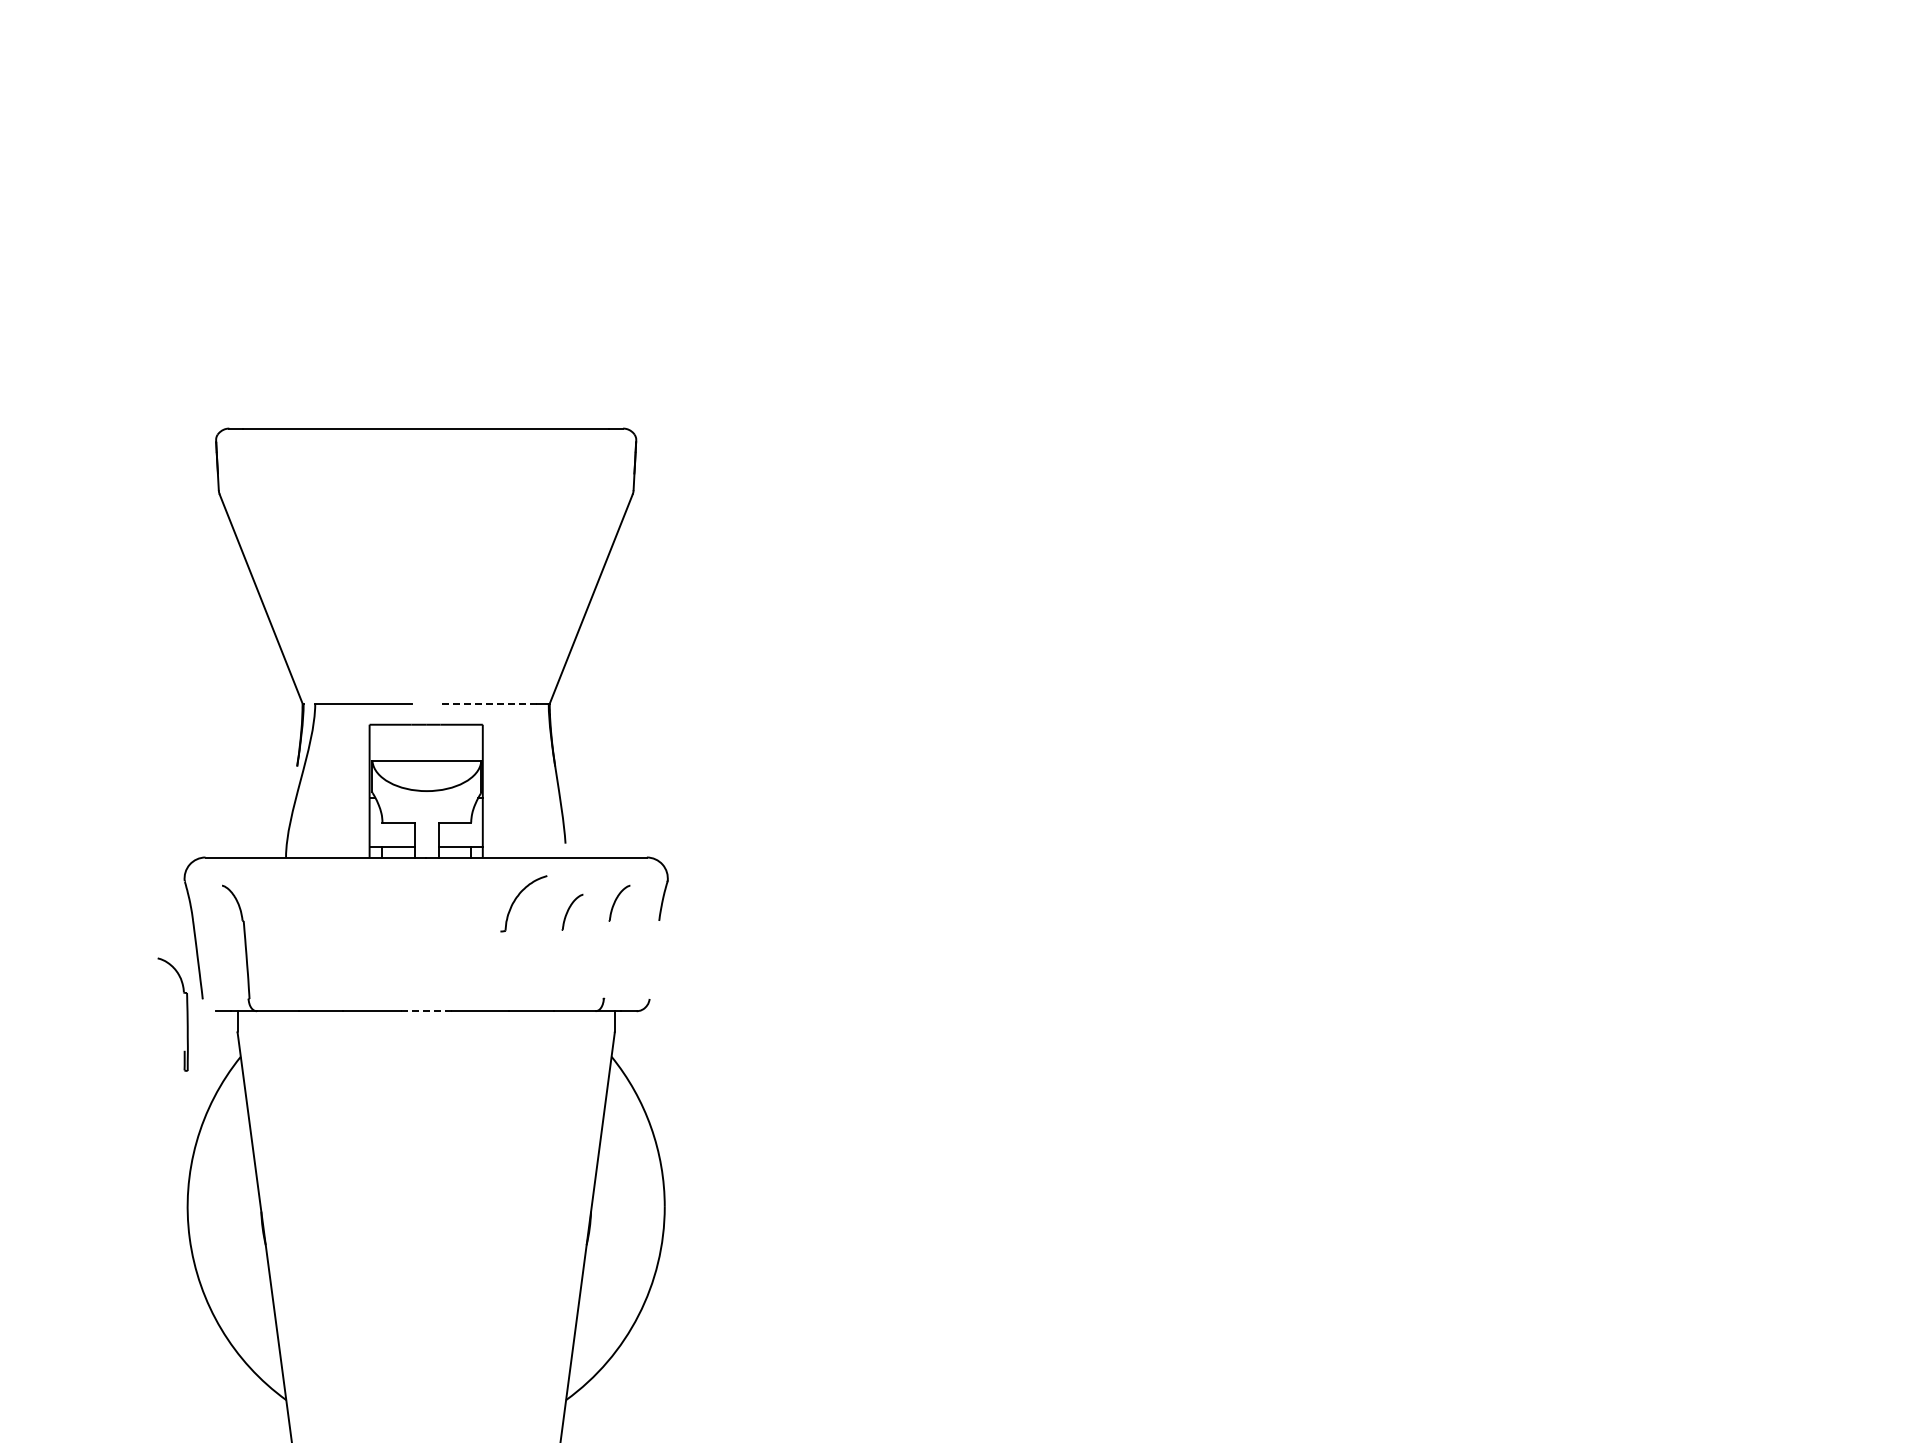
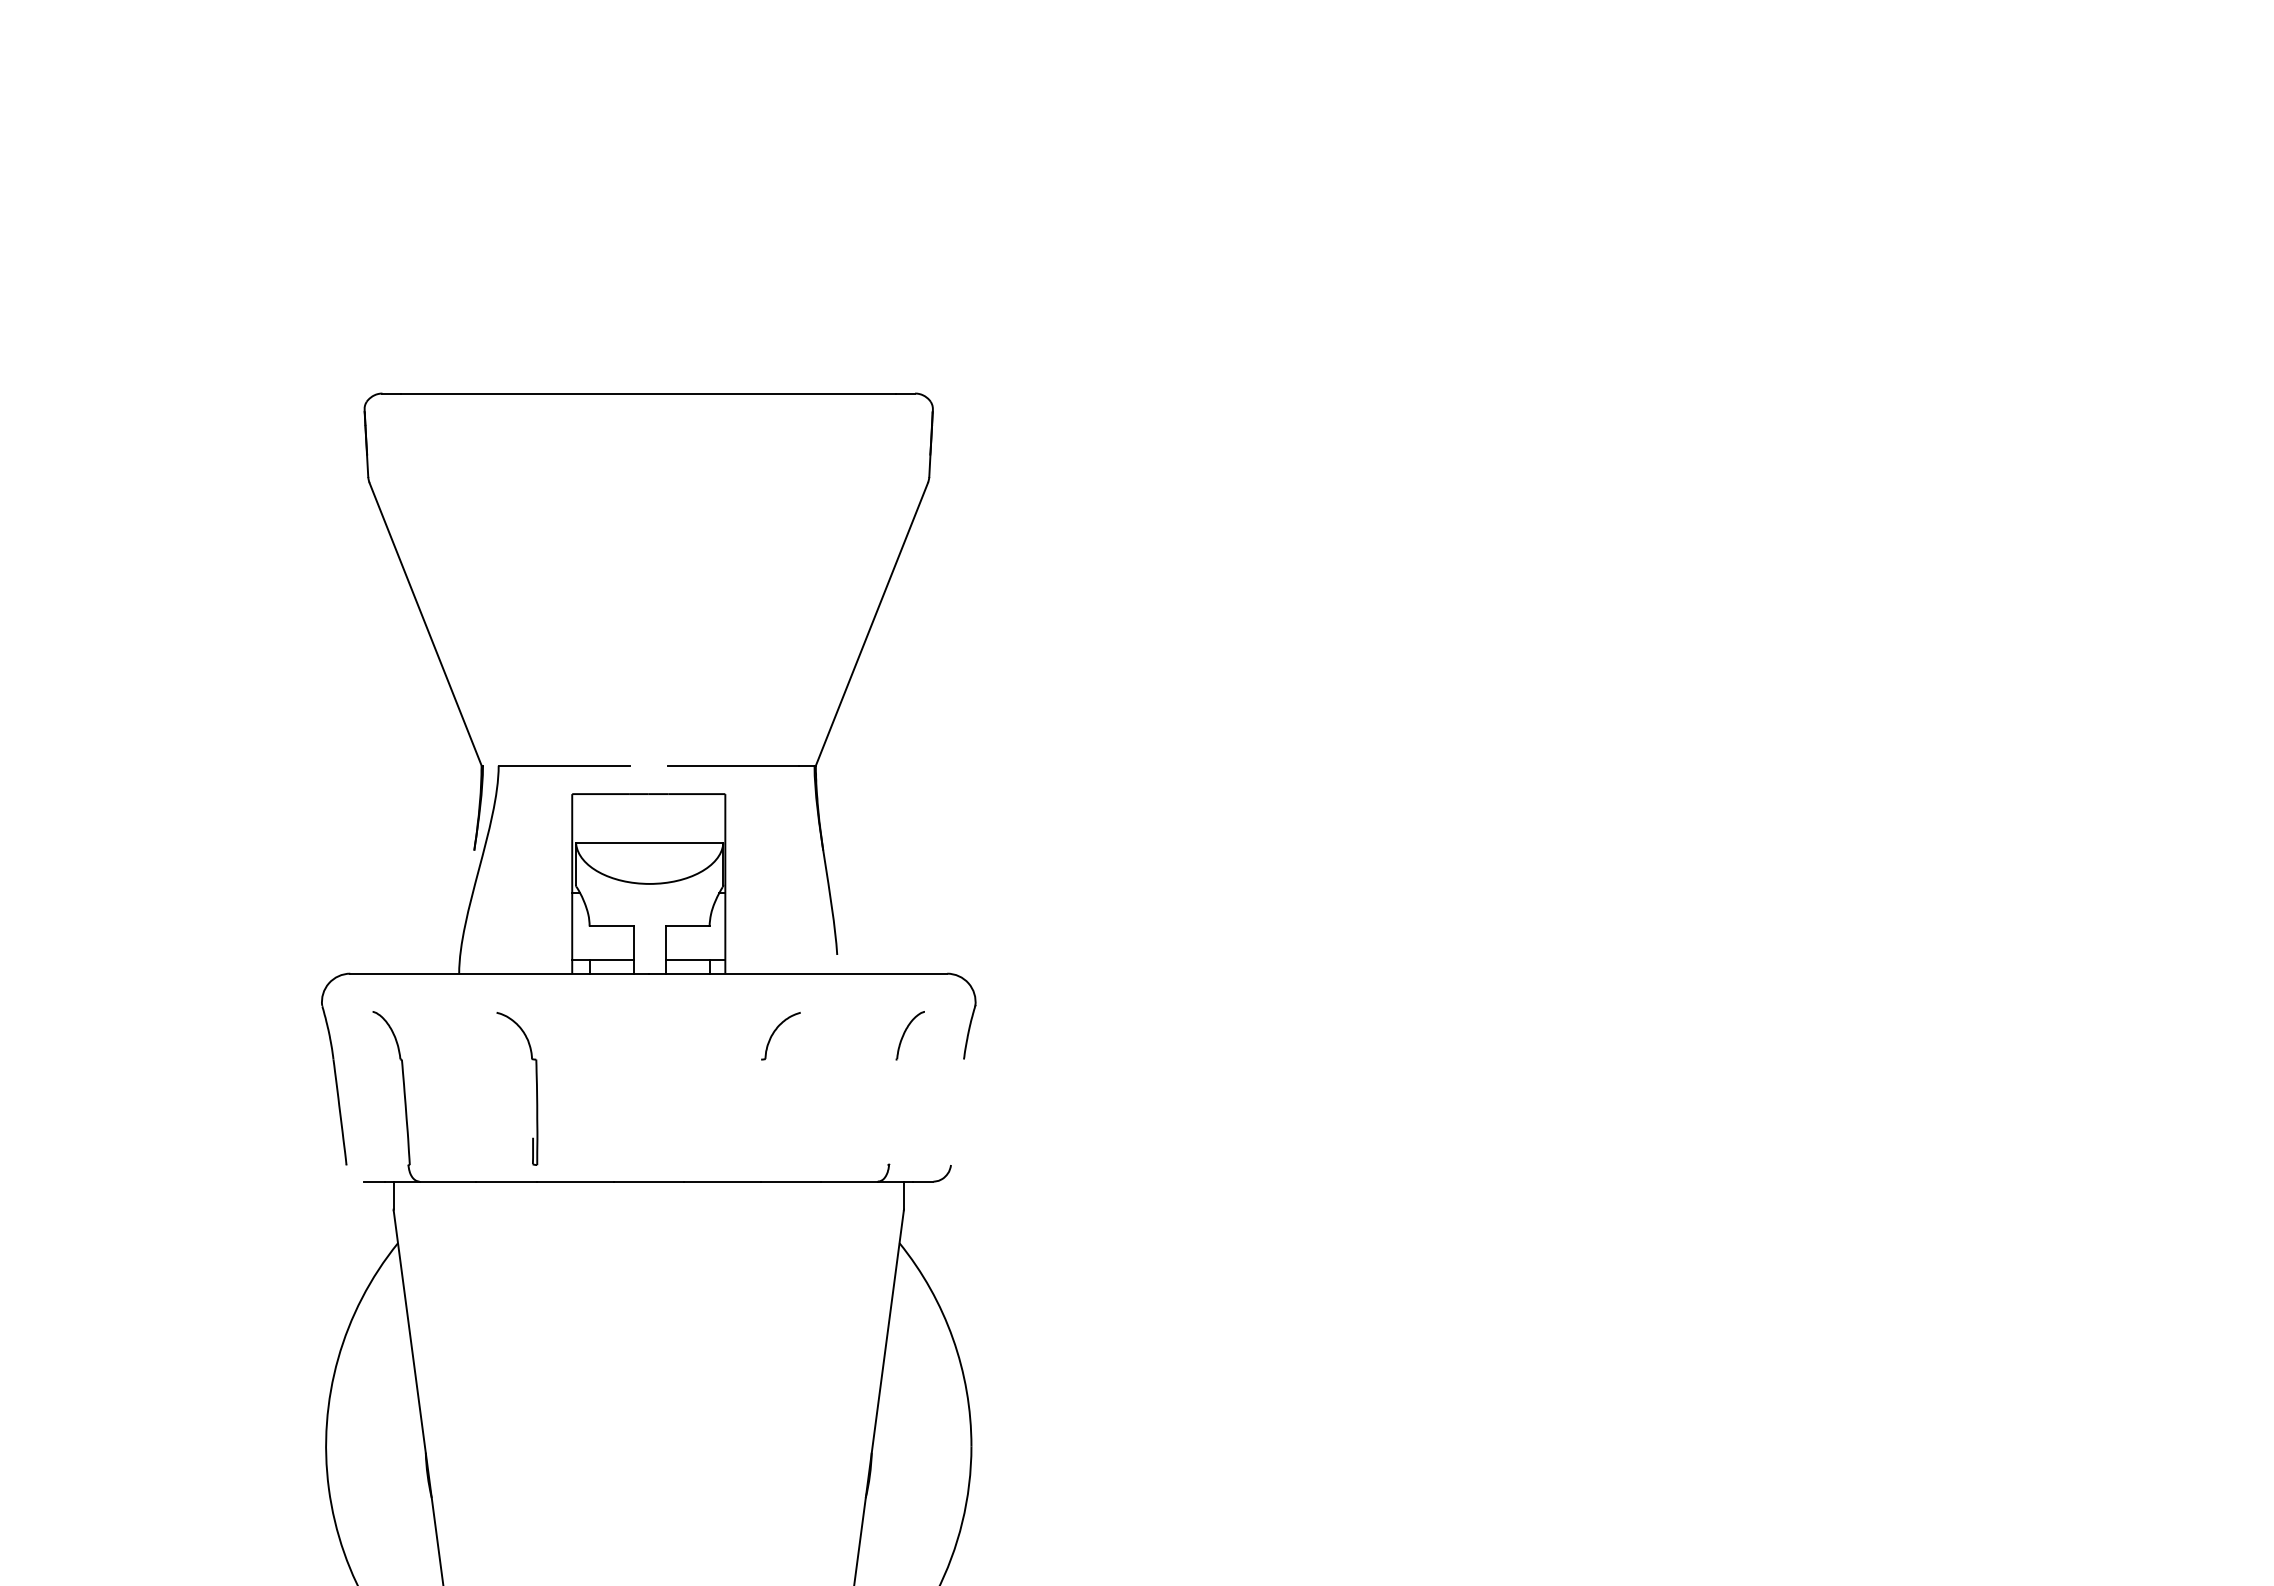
line: (488, 703) -> (733, 765), dashed -> solid
part: (523, 903) -> (780, 1035), size x0.62
part: (572, 911) -> (846, 1046), removed
line: (426, 1011) -> (649, 1181), dashed -> solid
part: (186, 1014) -> (535, 1088), moved

